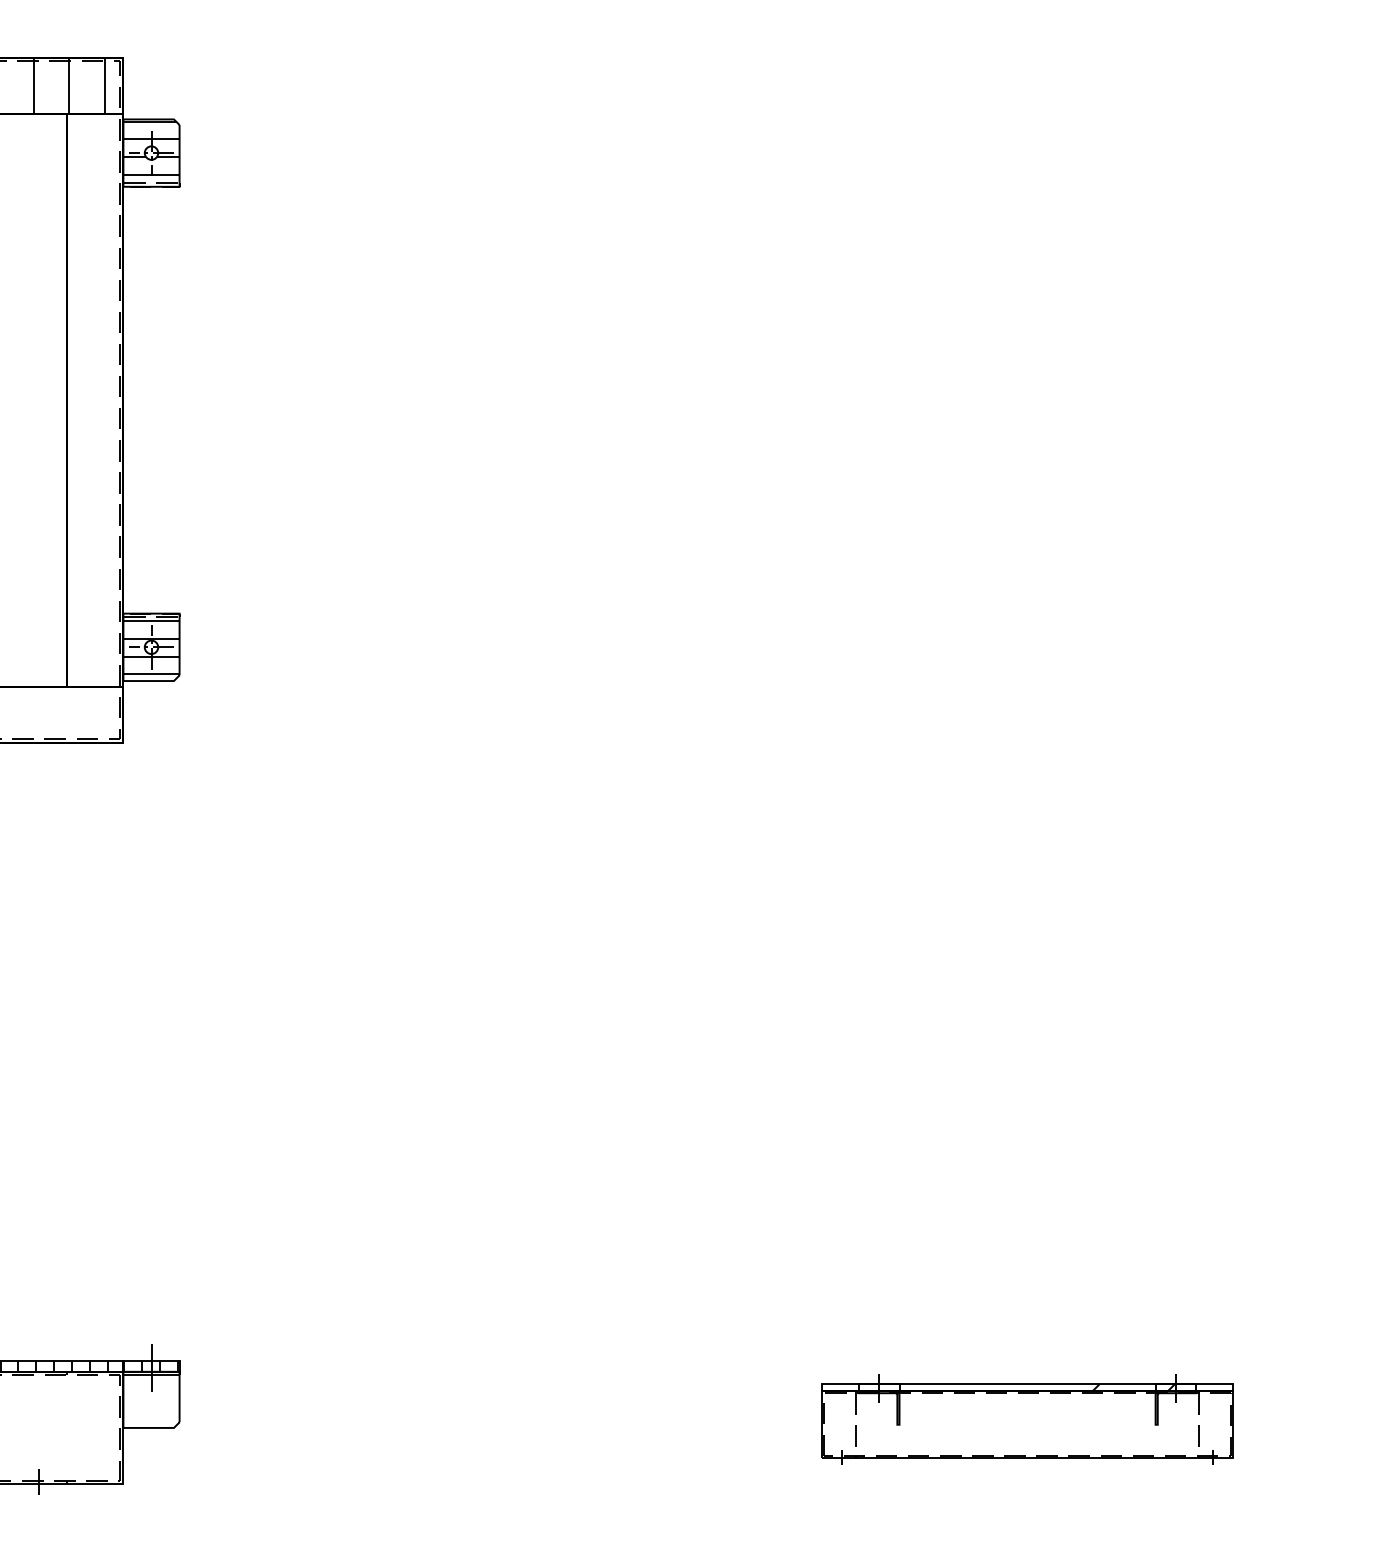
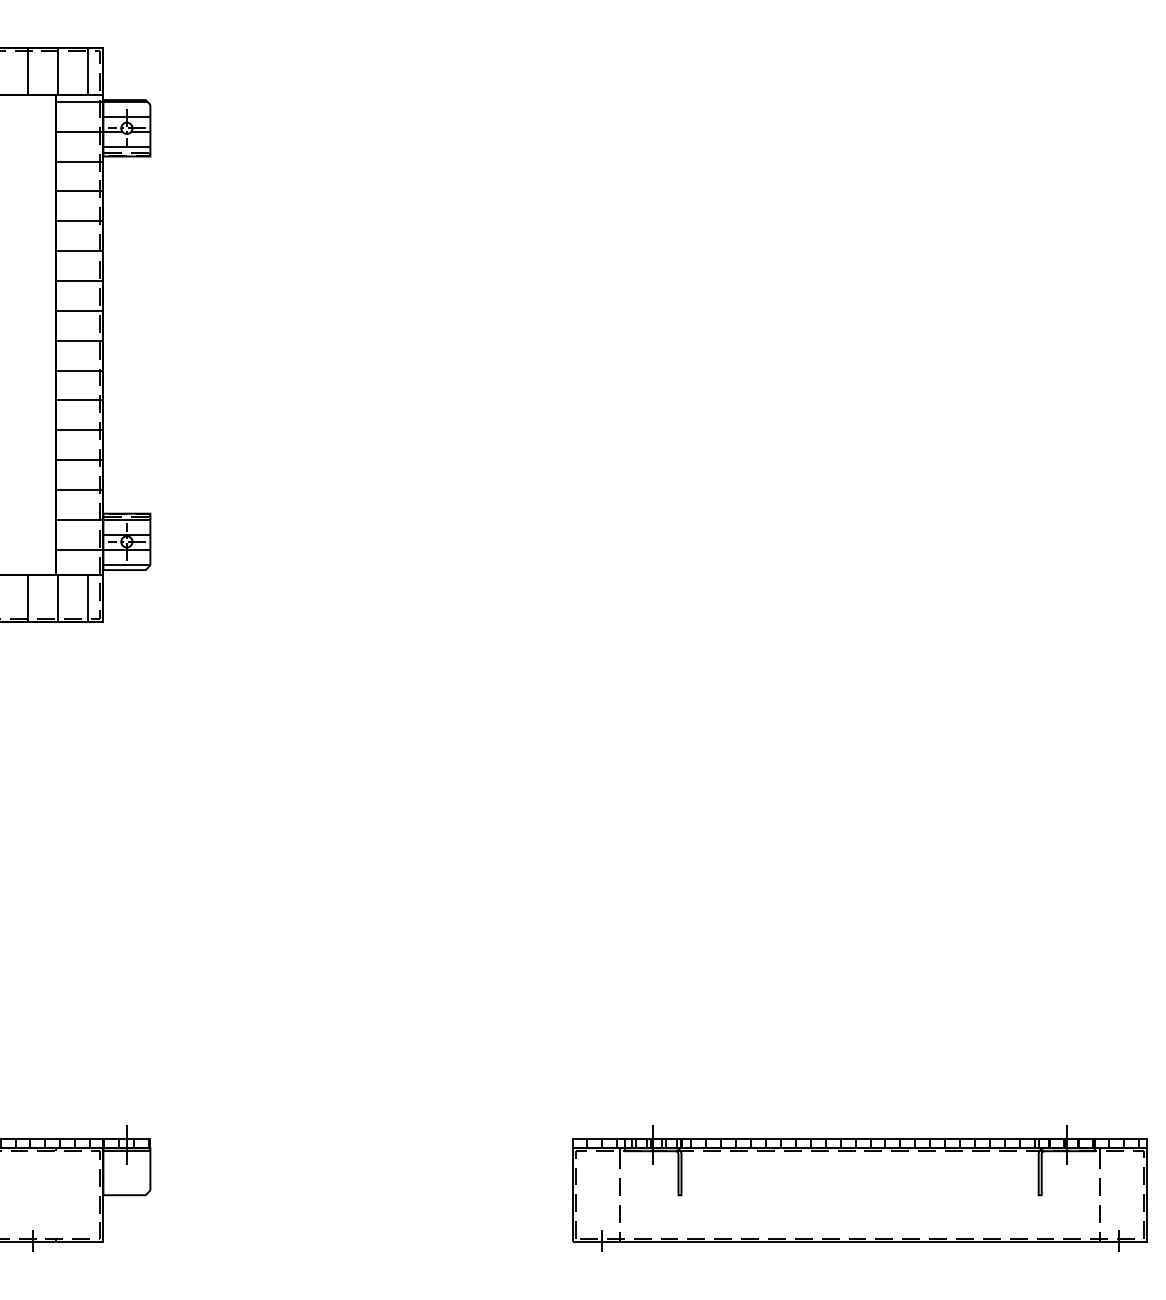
hatch: (94, 388) -> (79, 325), added
hatch: (68, 713) -> (57, 597), added
part: (1026, 1419) -> (859, 1188), size x1.67

